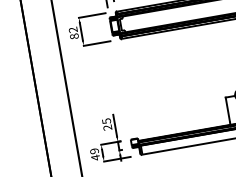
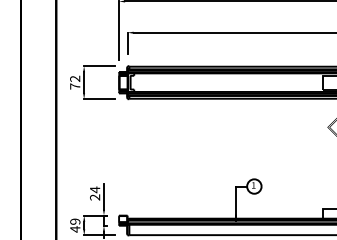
text: (74, 36) -> (75, 86), 82 -> 72
text: (106, 120) -> (95, 189), 25 -> 24

